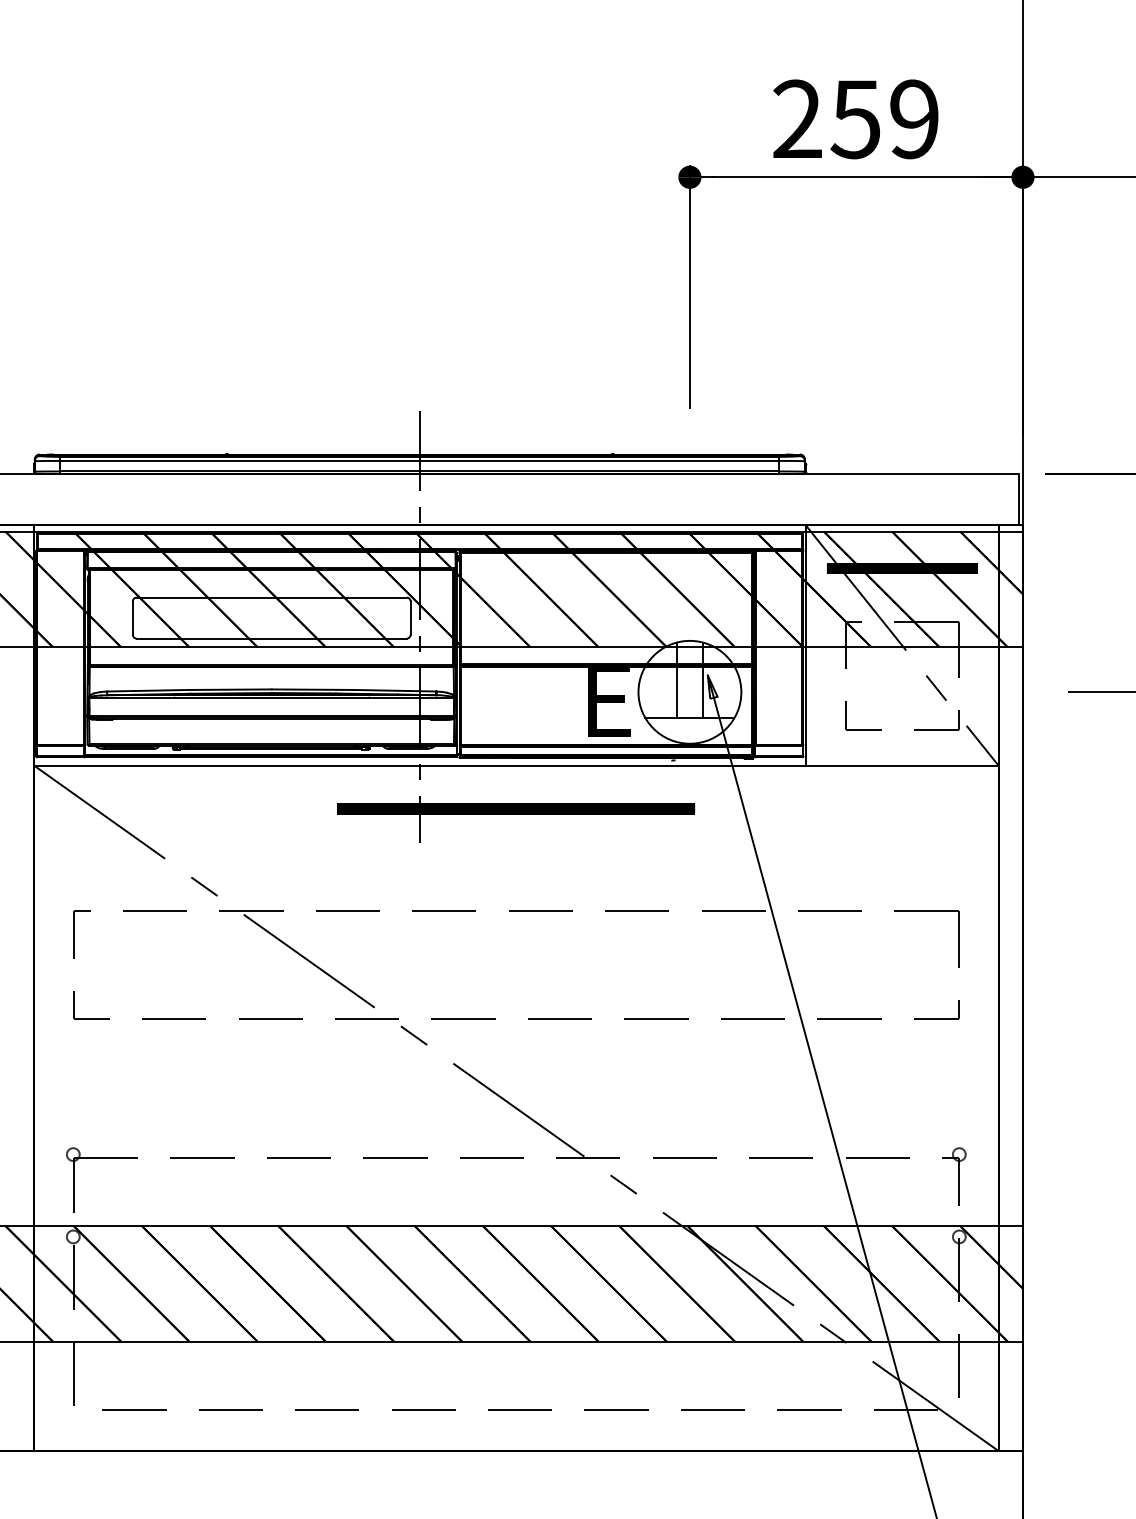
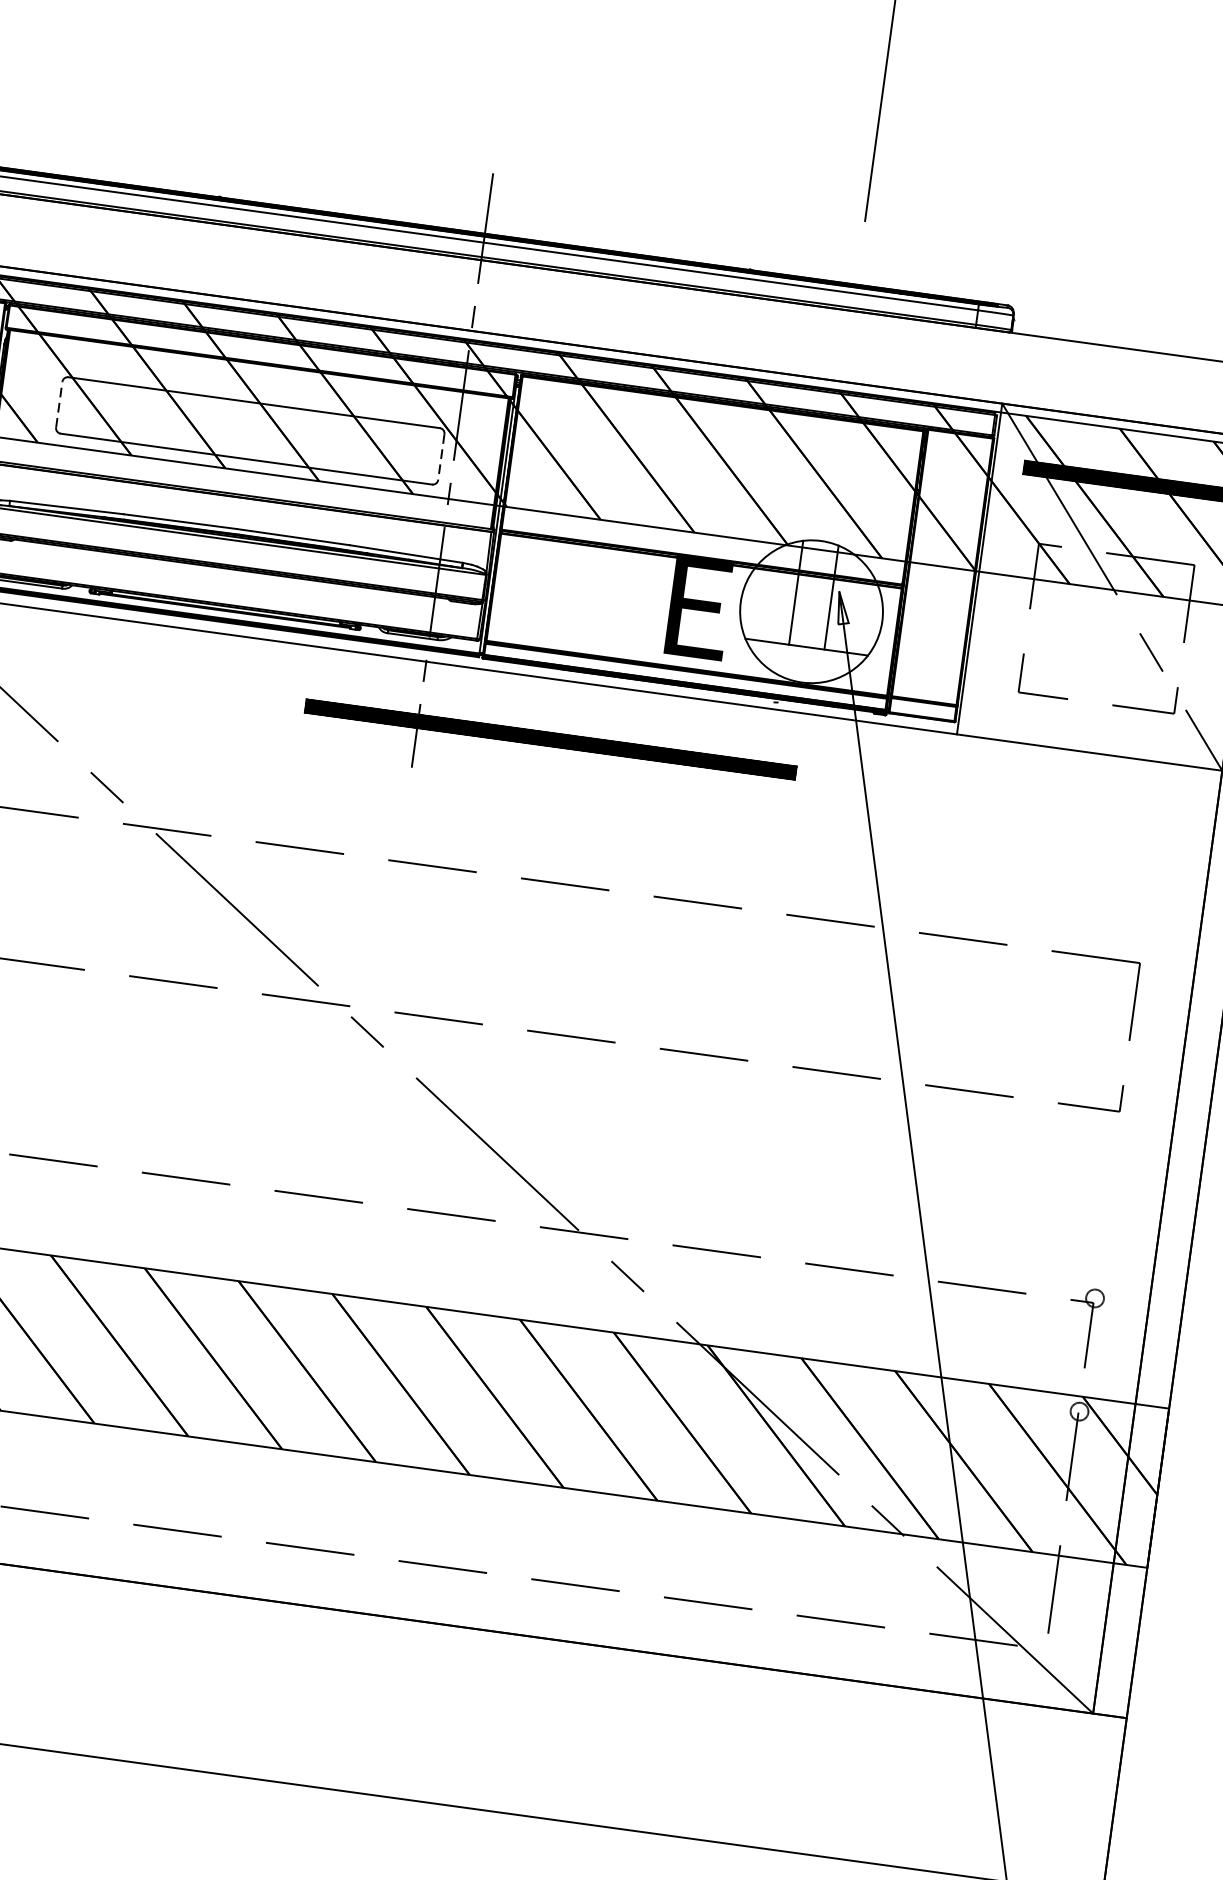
line: (132, 618) -> (58, 405), solid -> dashed
line: (410, 618) -> (441, 457), solid -> dashed

